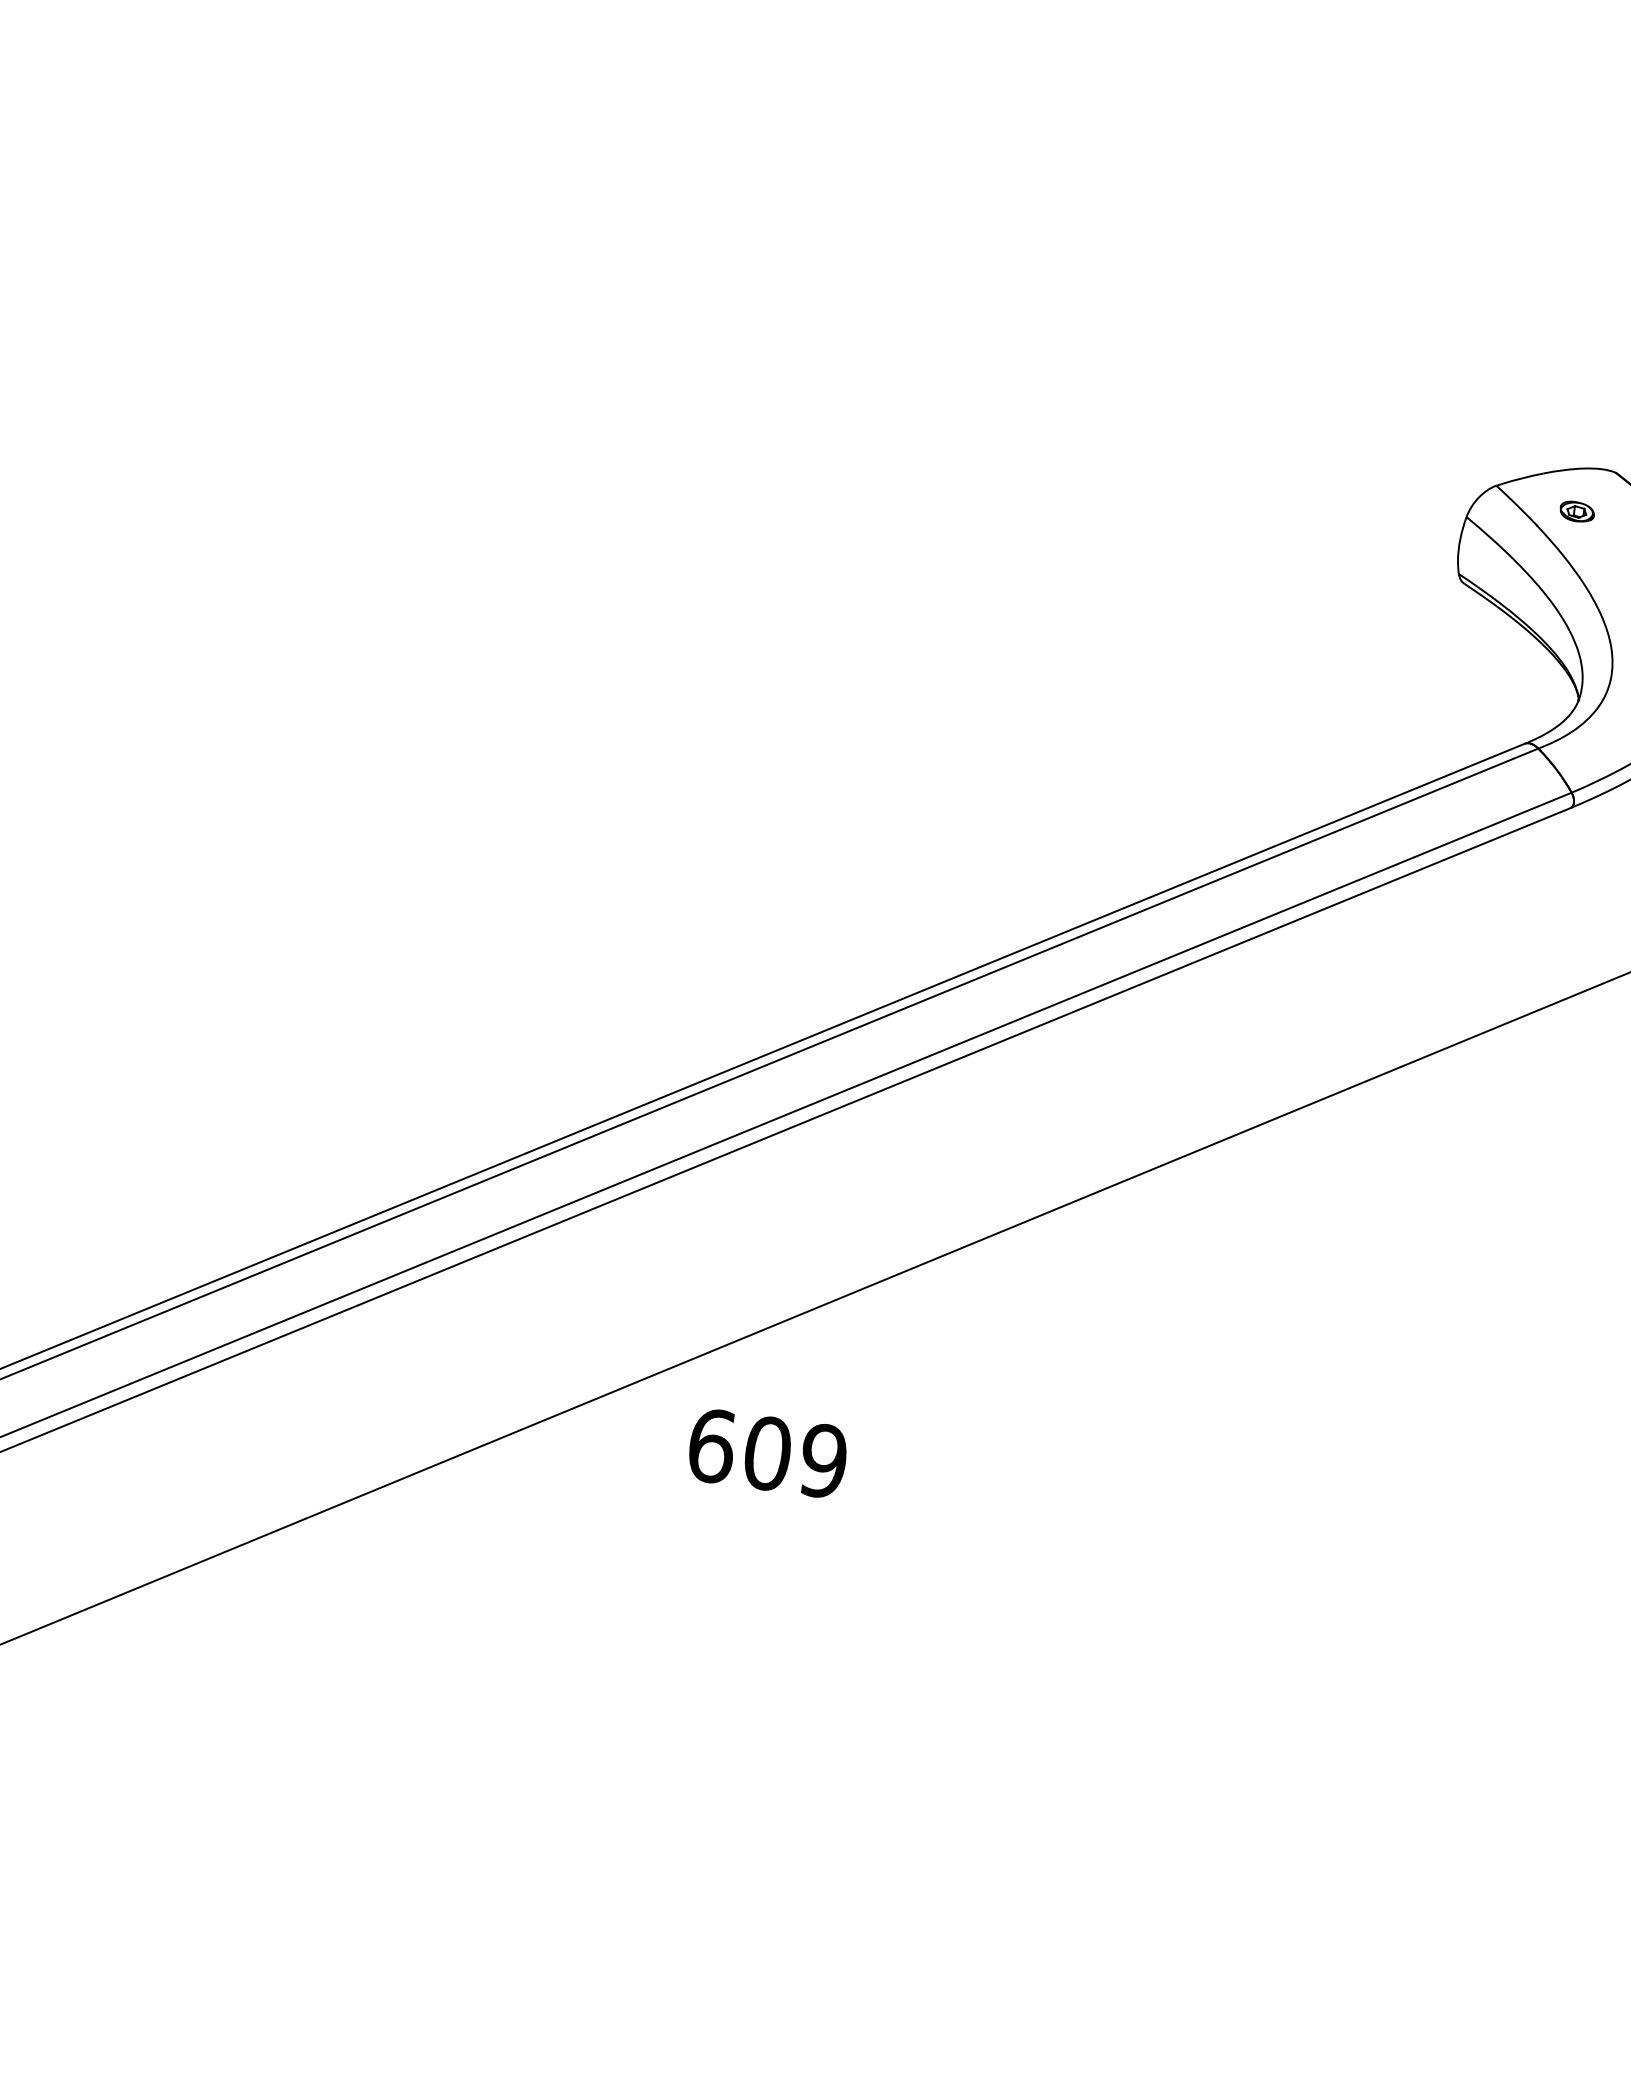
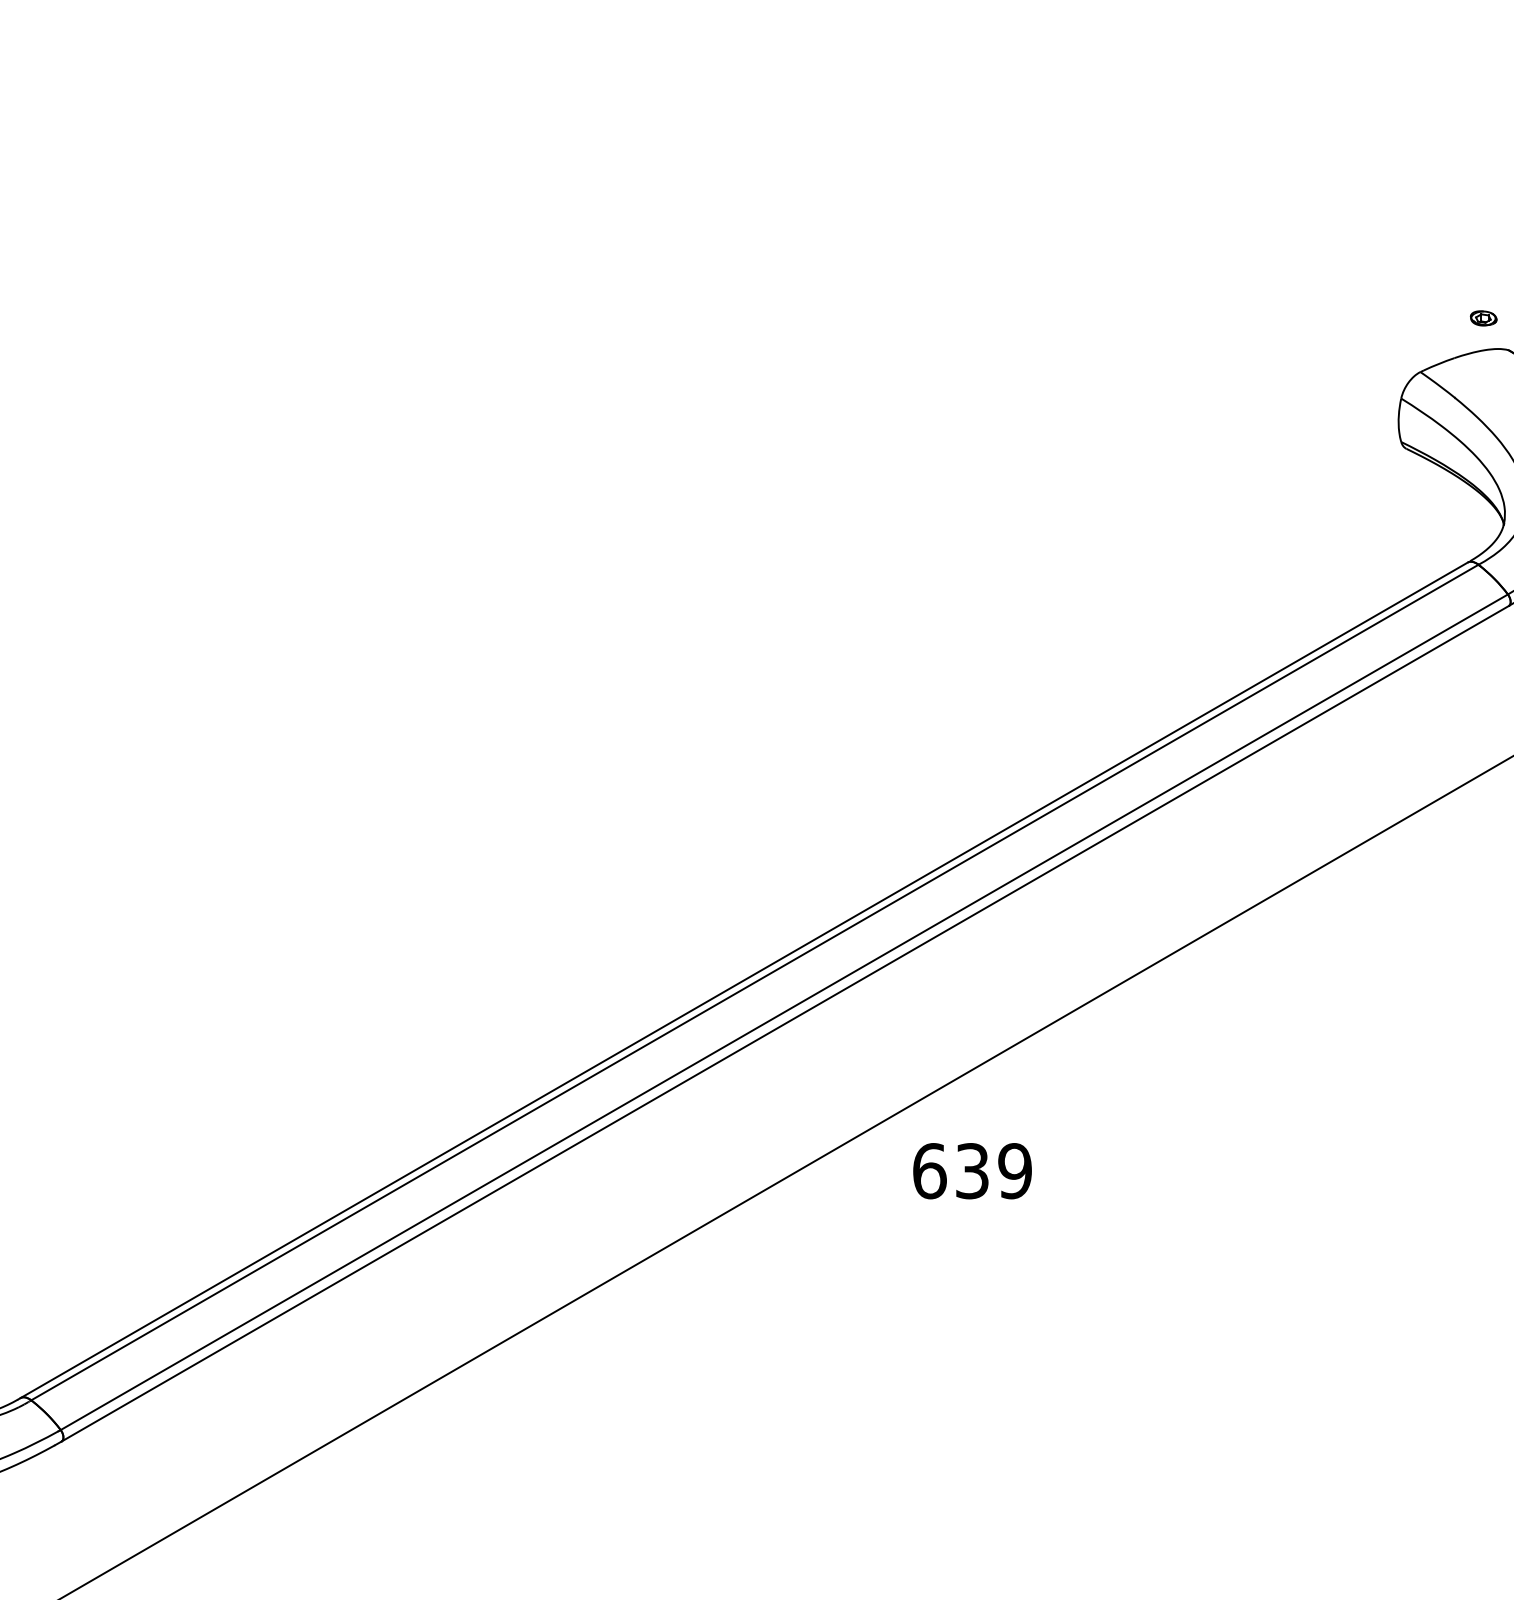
part: (1577, 511) -> (1483, 318), moved
text: (767, 1454) -> (972, 1171), 609 -> 639

